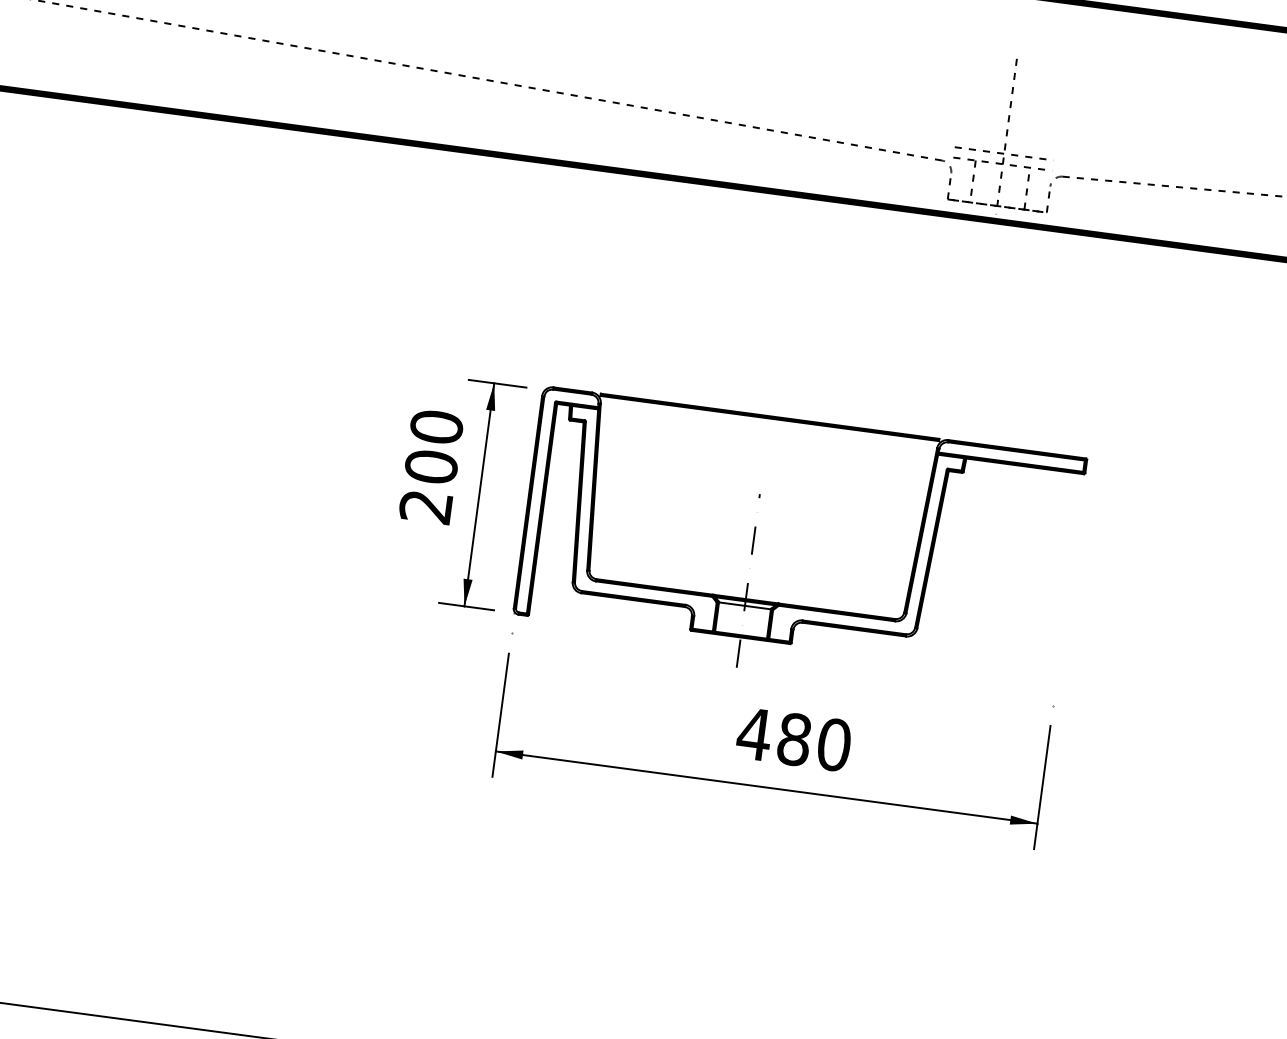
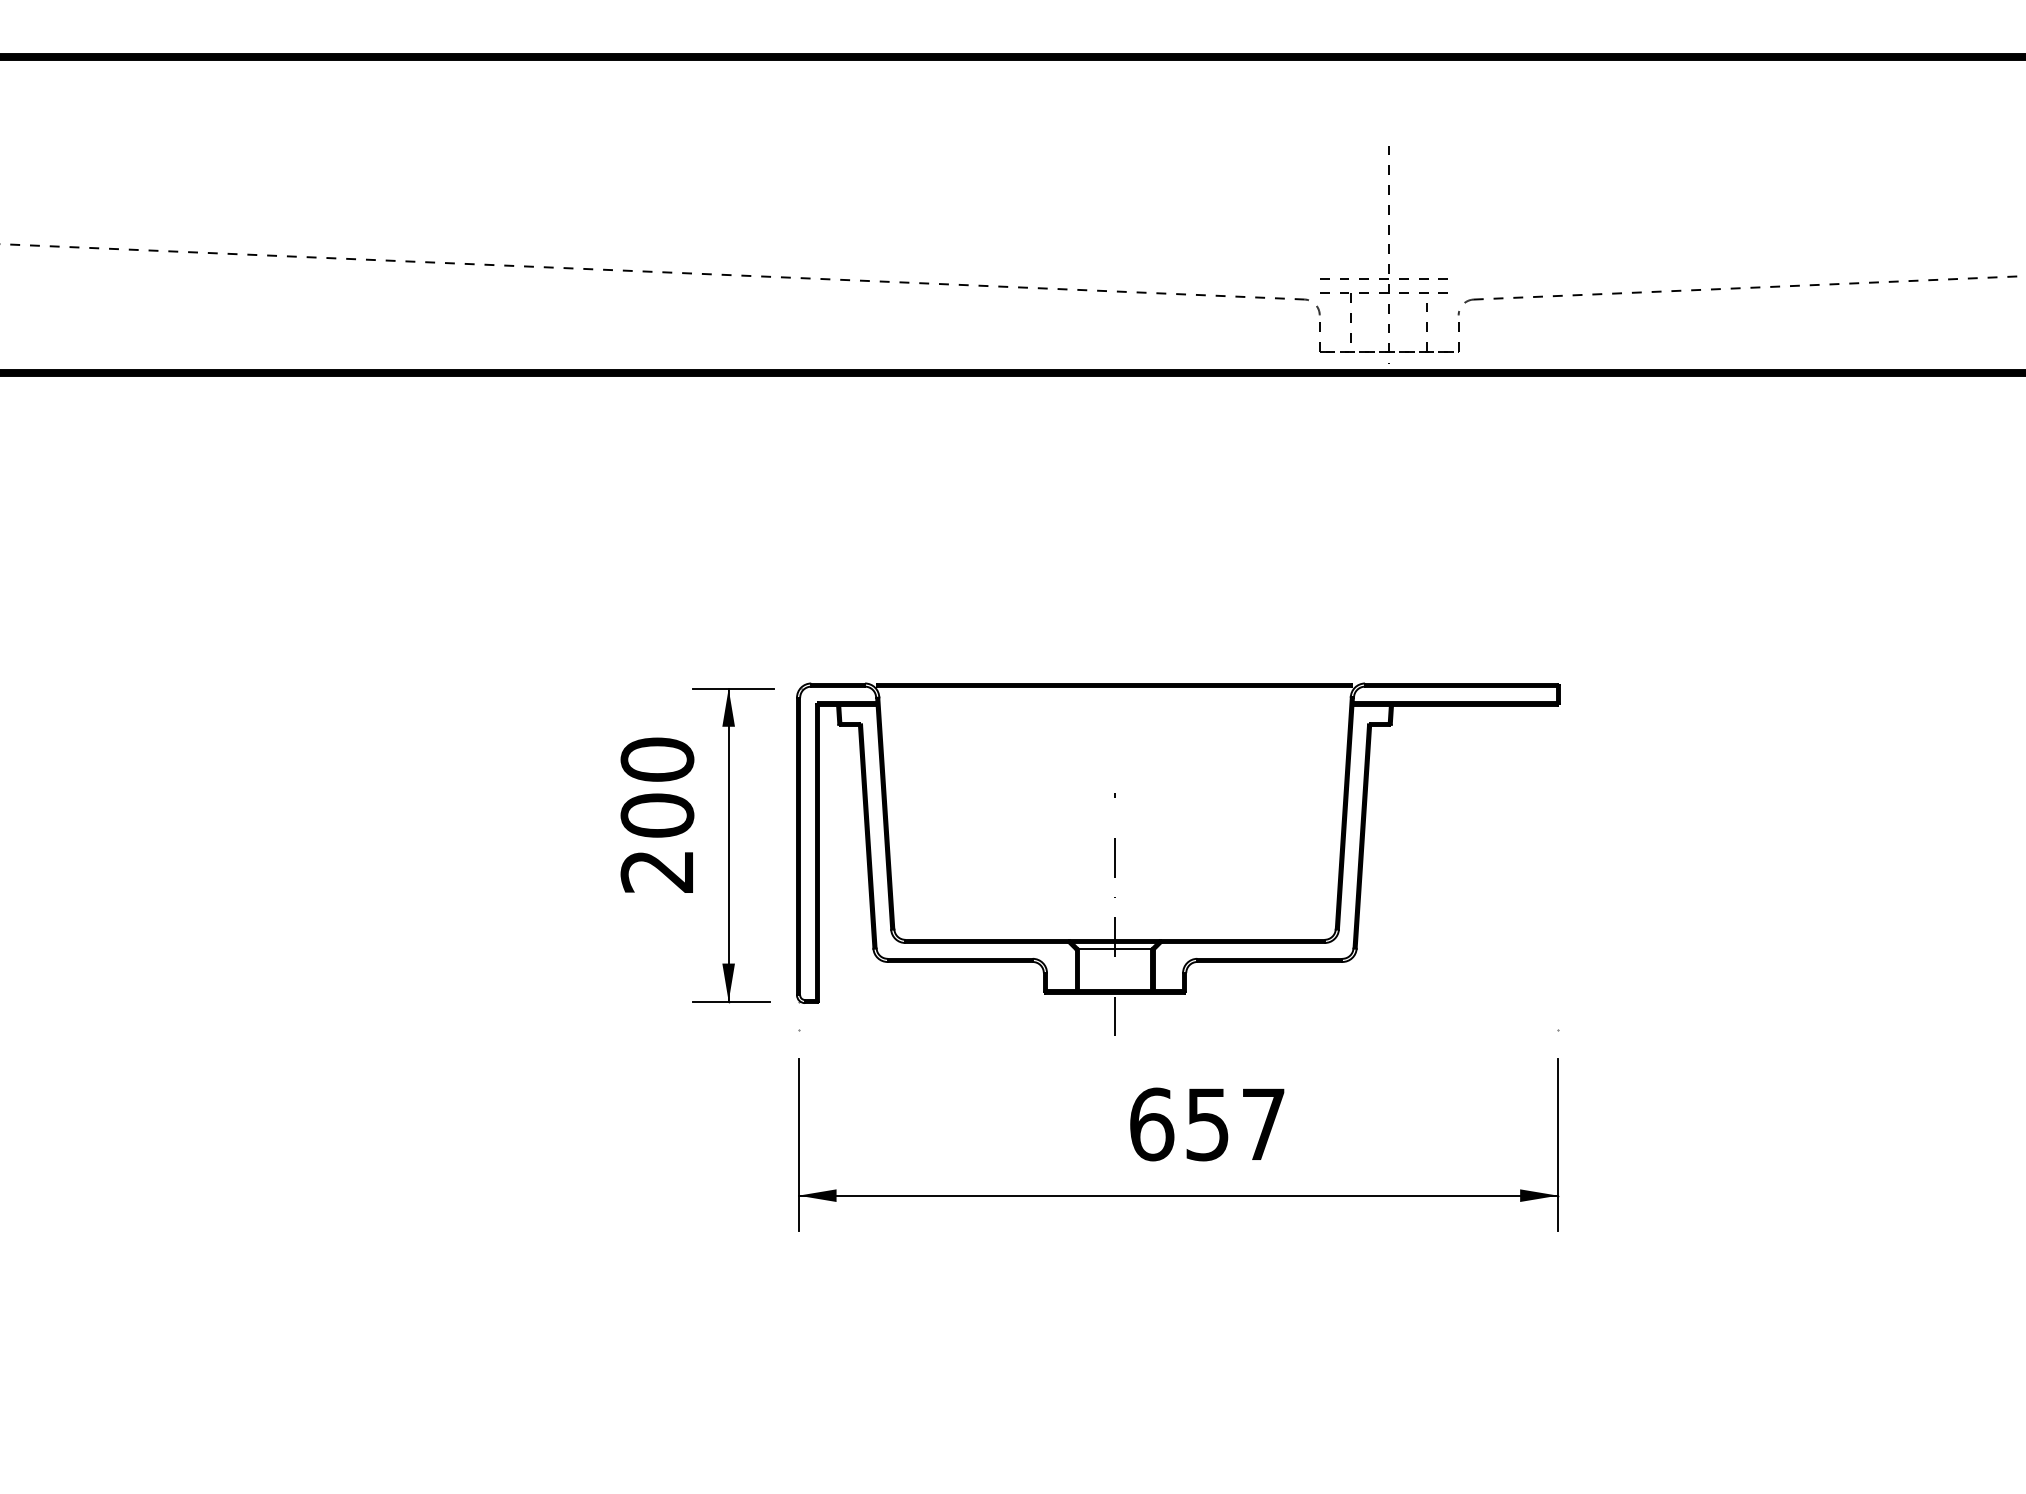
text: (793, 739) -> (1206, 1124), 480 -> 657

